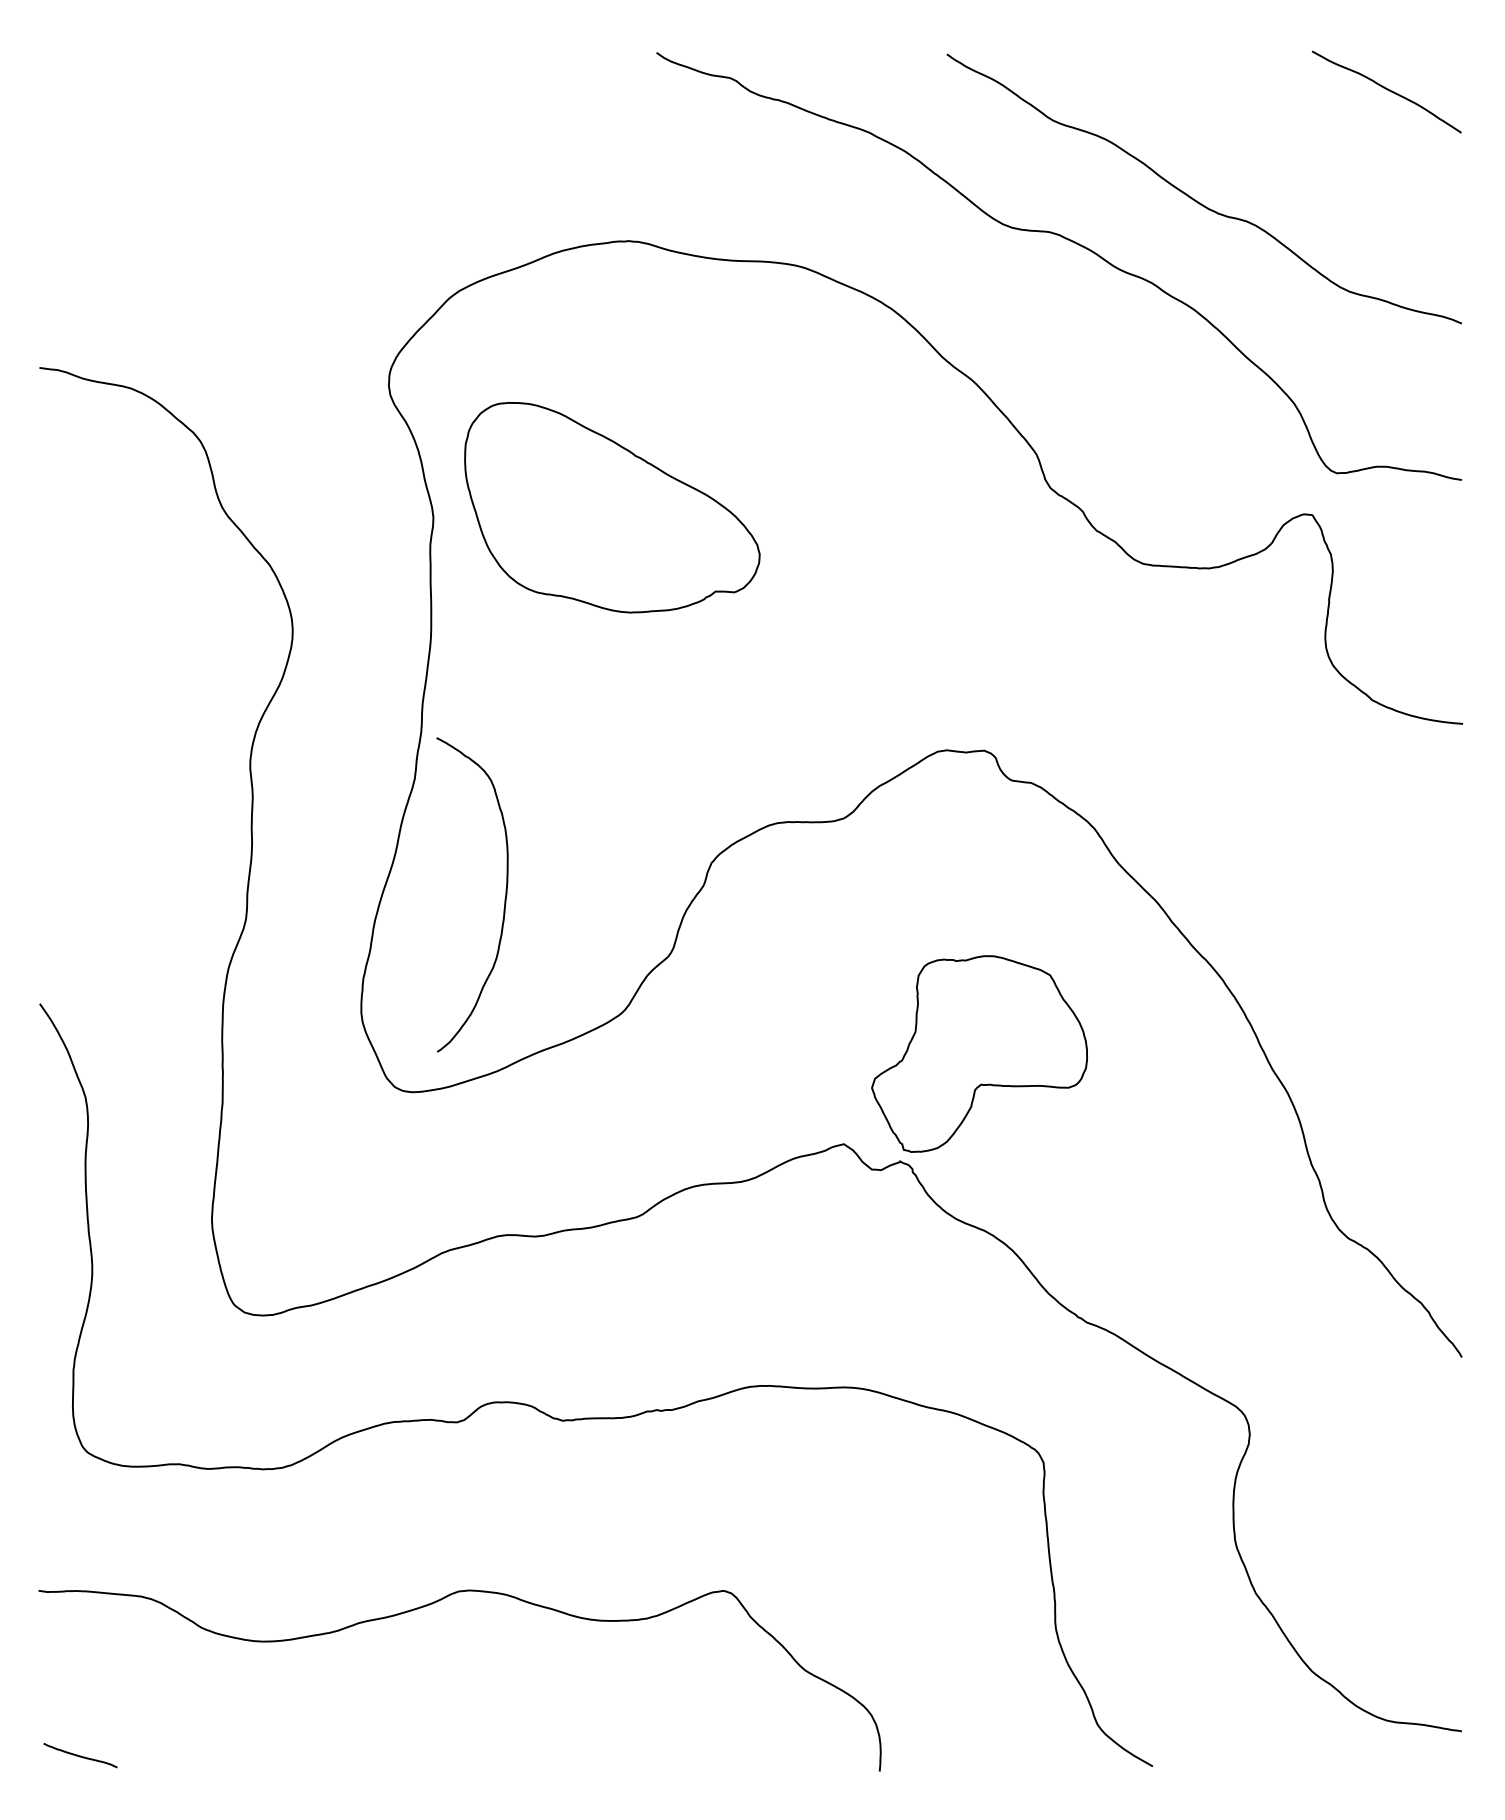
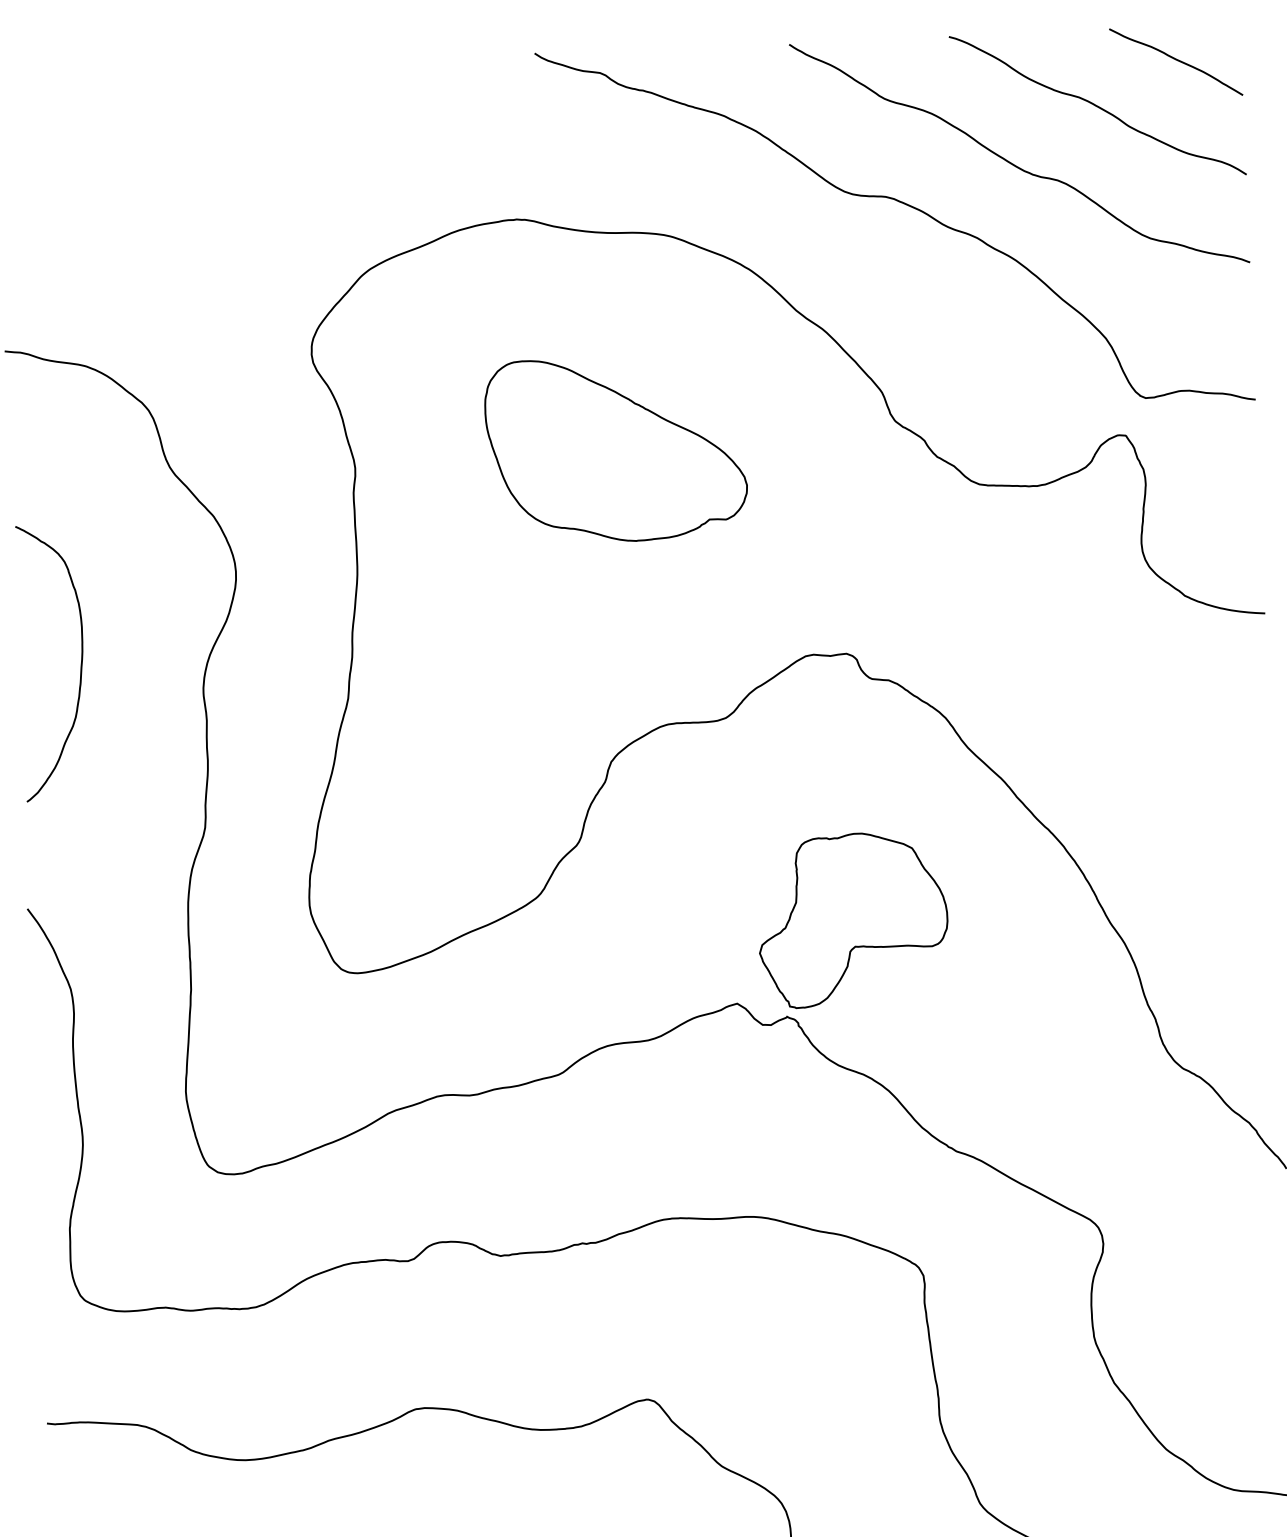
curve: (1294, 137) -> (1096, 105), added
part: (612, 507) -> (616, 449), moved
curve: (504, 898) -> (80, 665), moved

